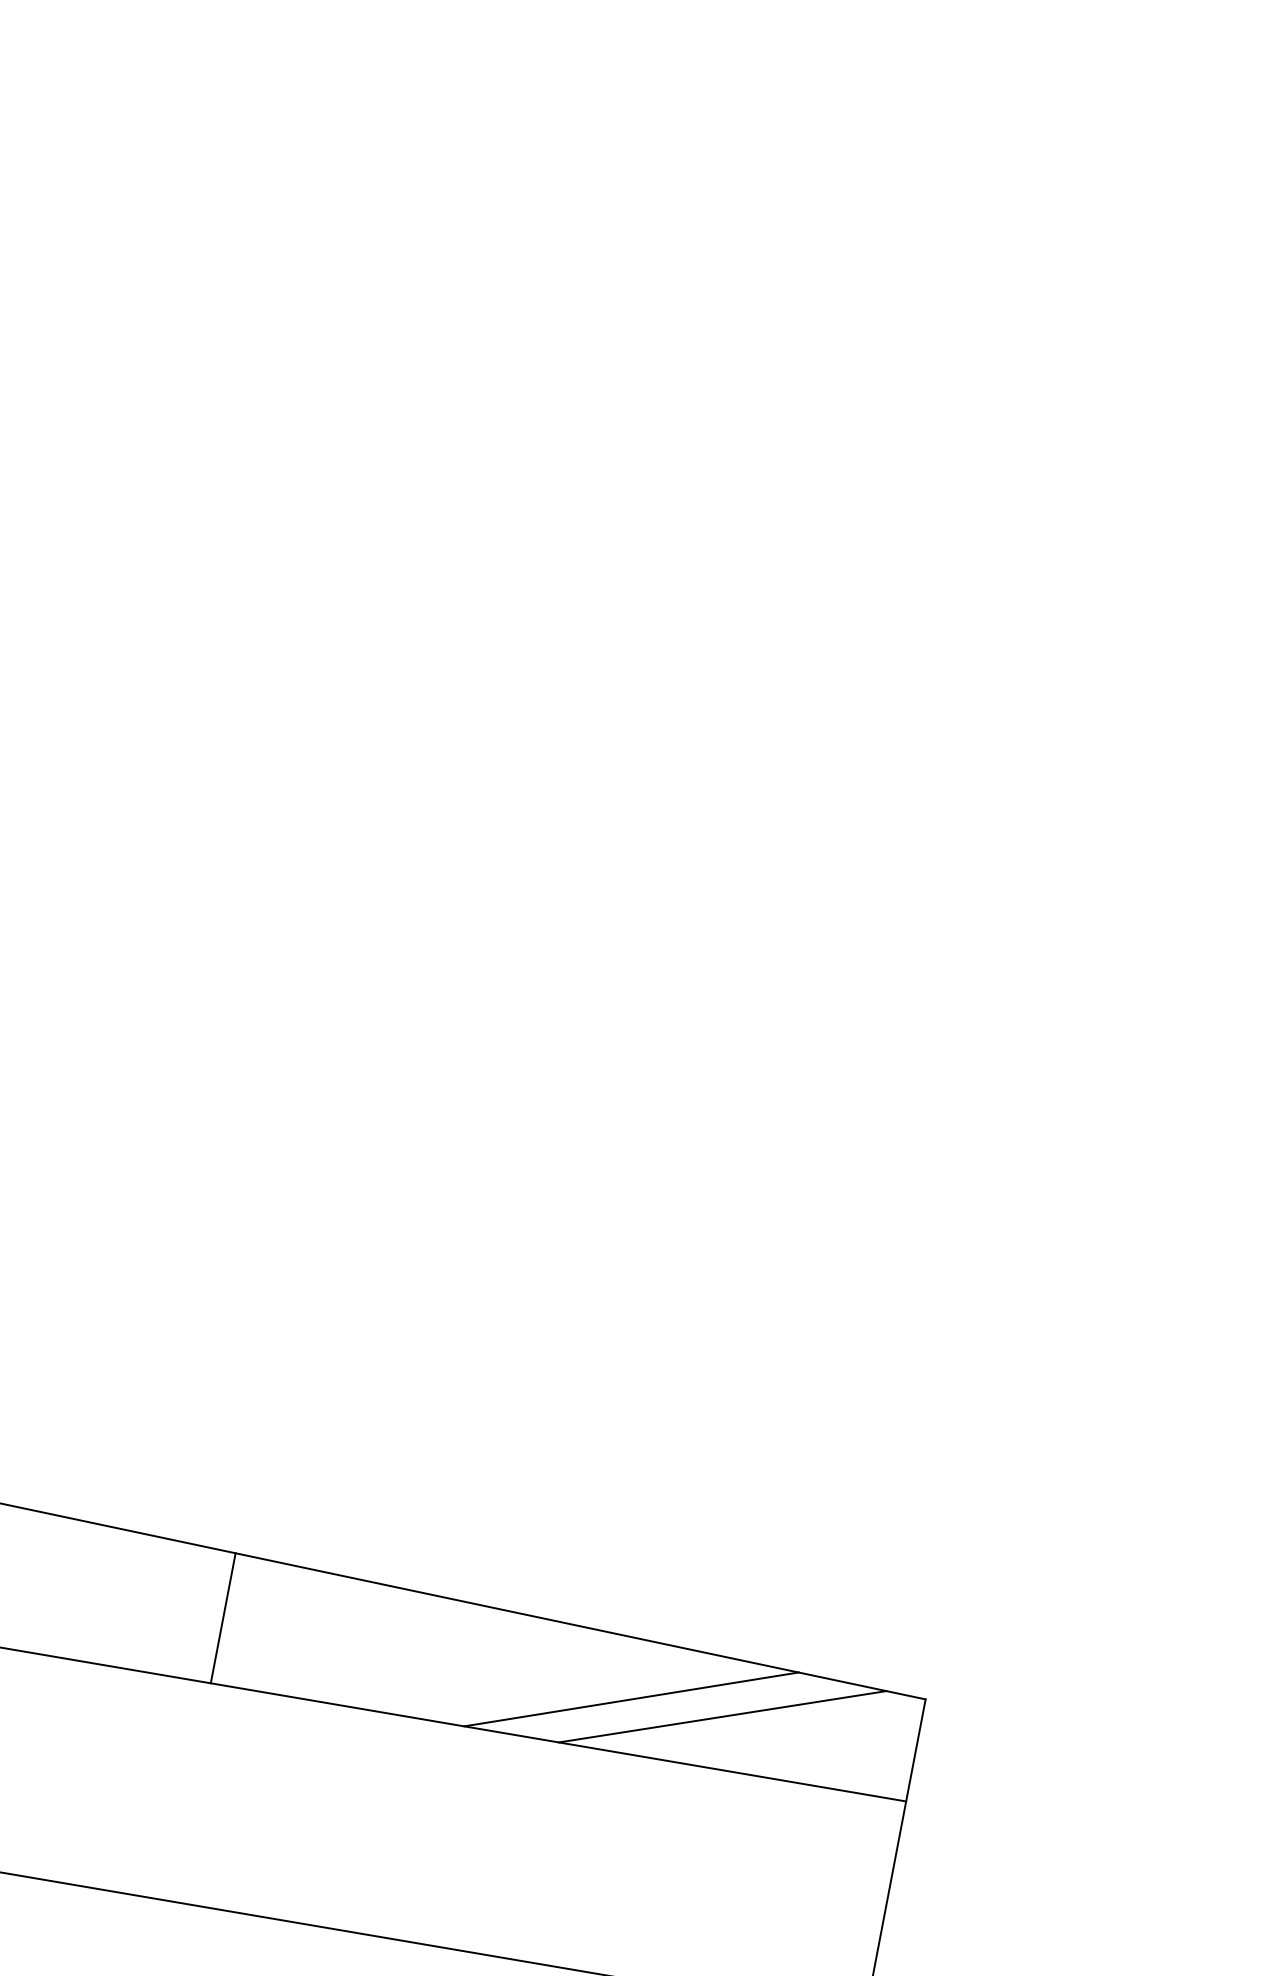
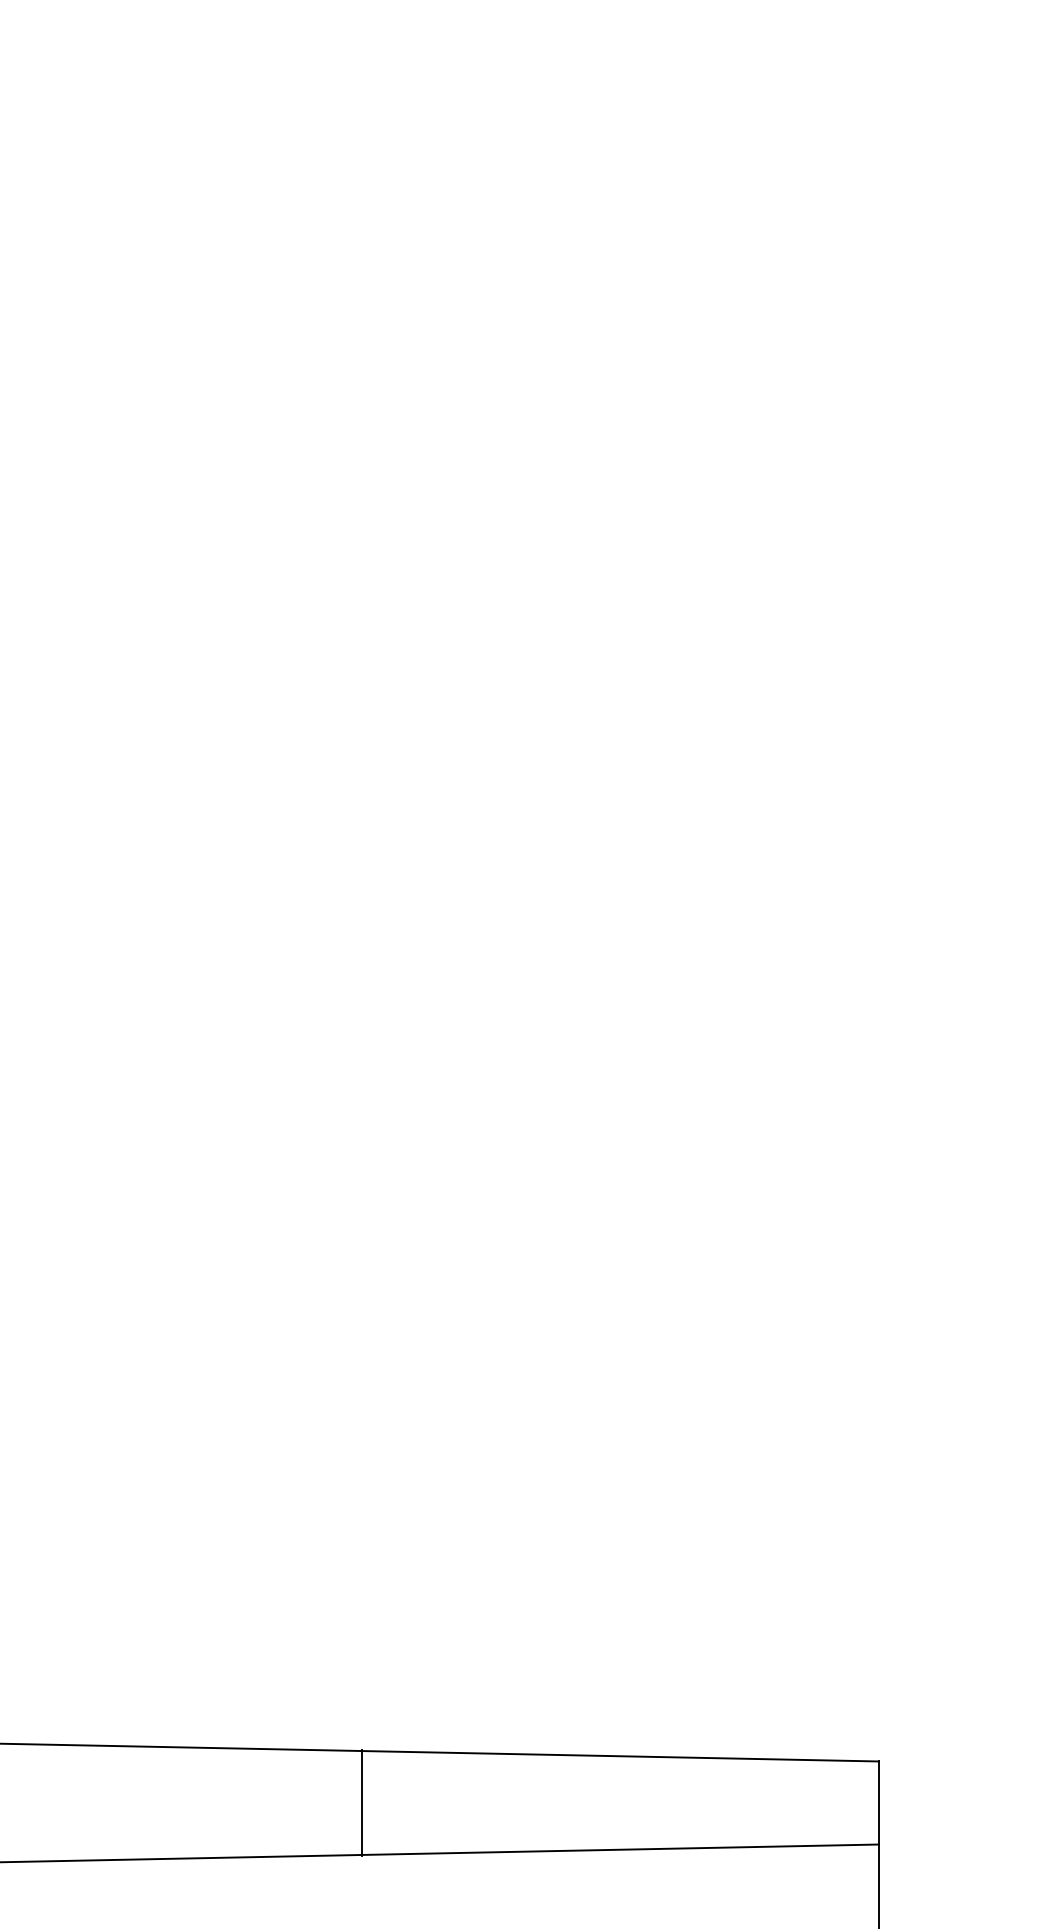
line: (223, 1617) -> (362, 1802), moved
line: (630, 1699) -> (647, 1805), removed
line: (722, 1716) -> (722, 1805), removed

